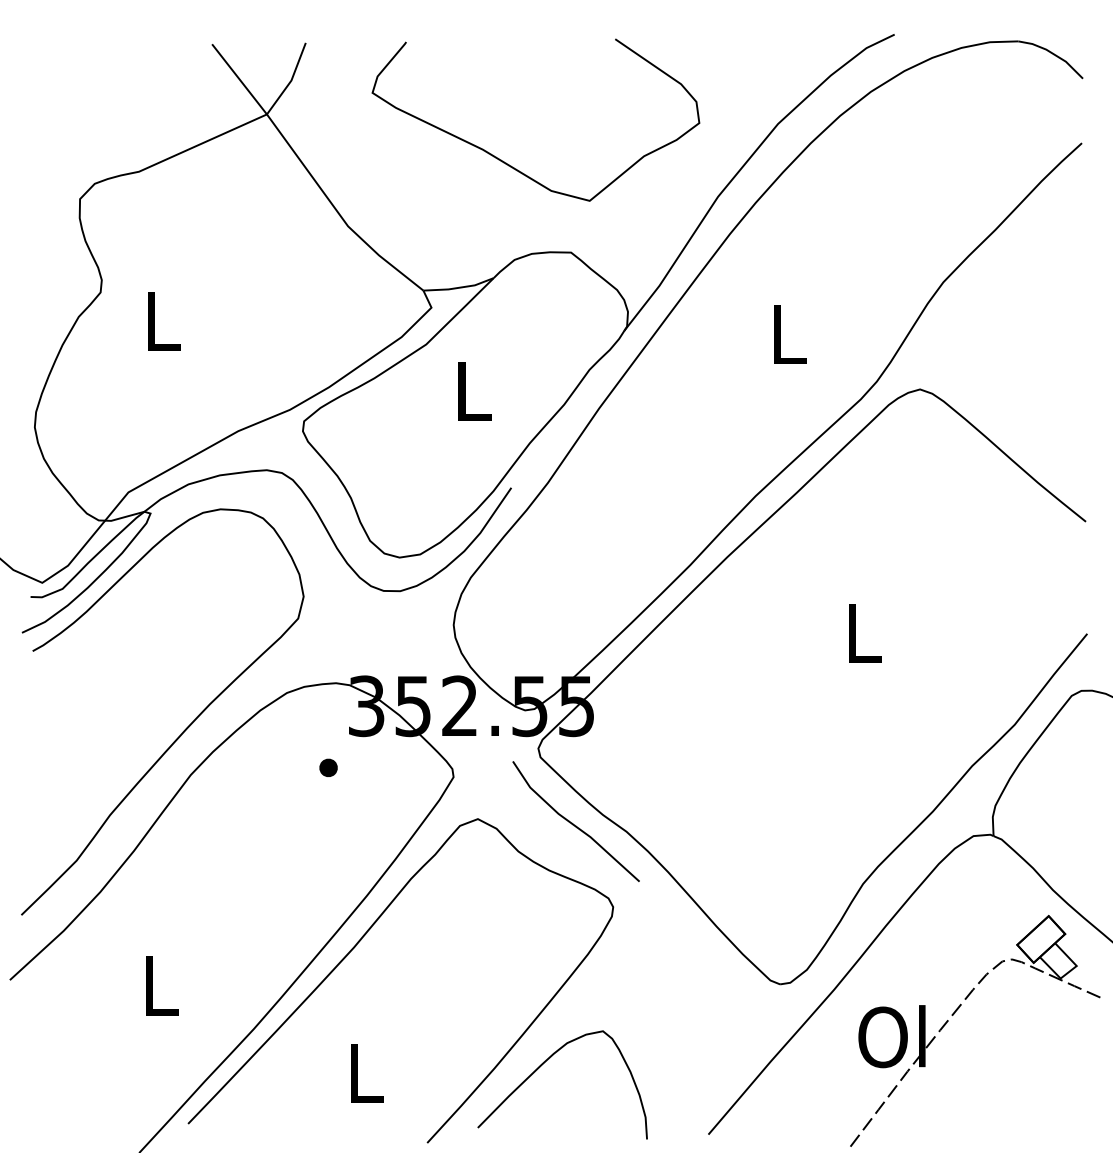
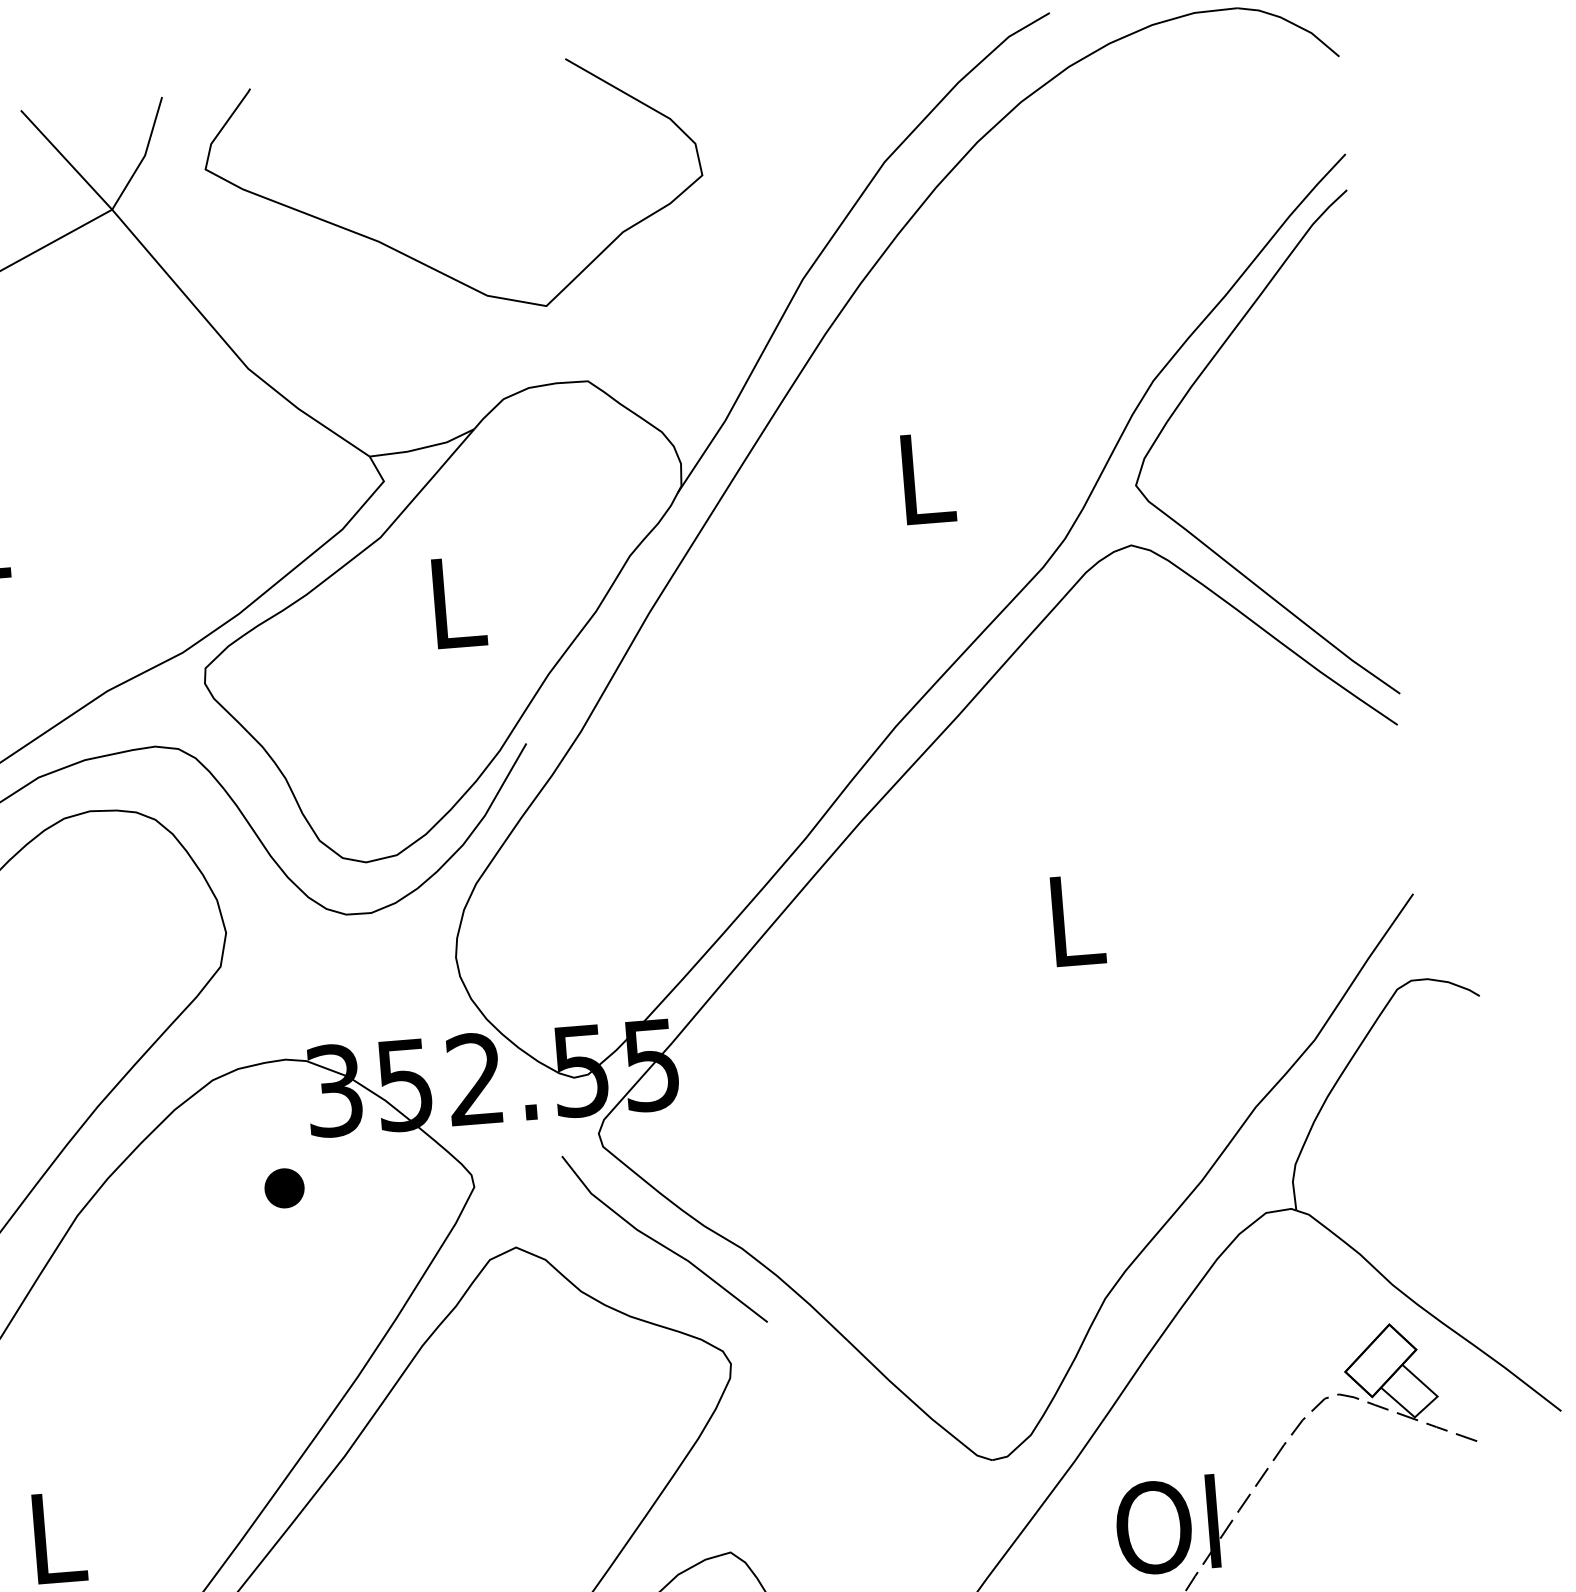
curve: (506, 162) -> (416, 258), moved
curve: (960, 299) -> (1181, 404), added
part: (328, 767) -> (284, 1187), size x1.43

